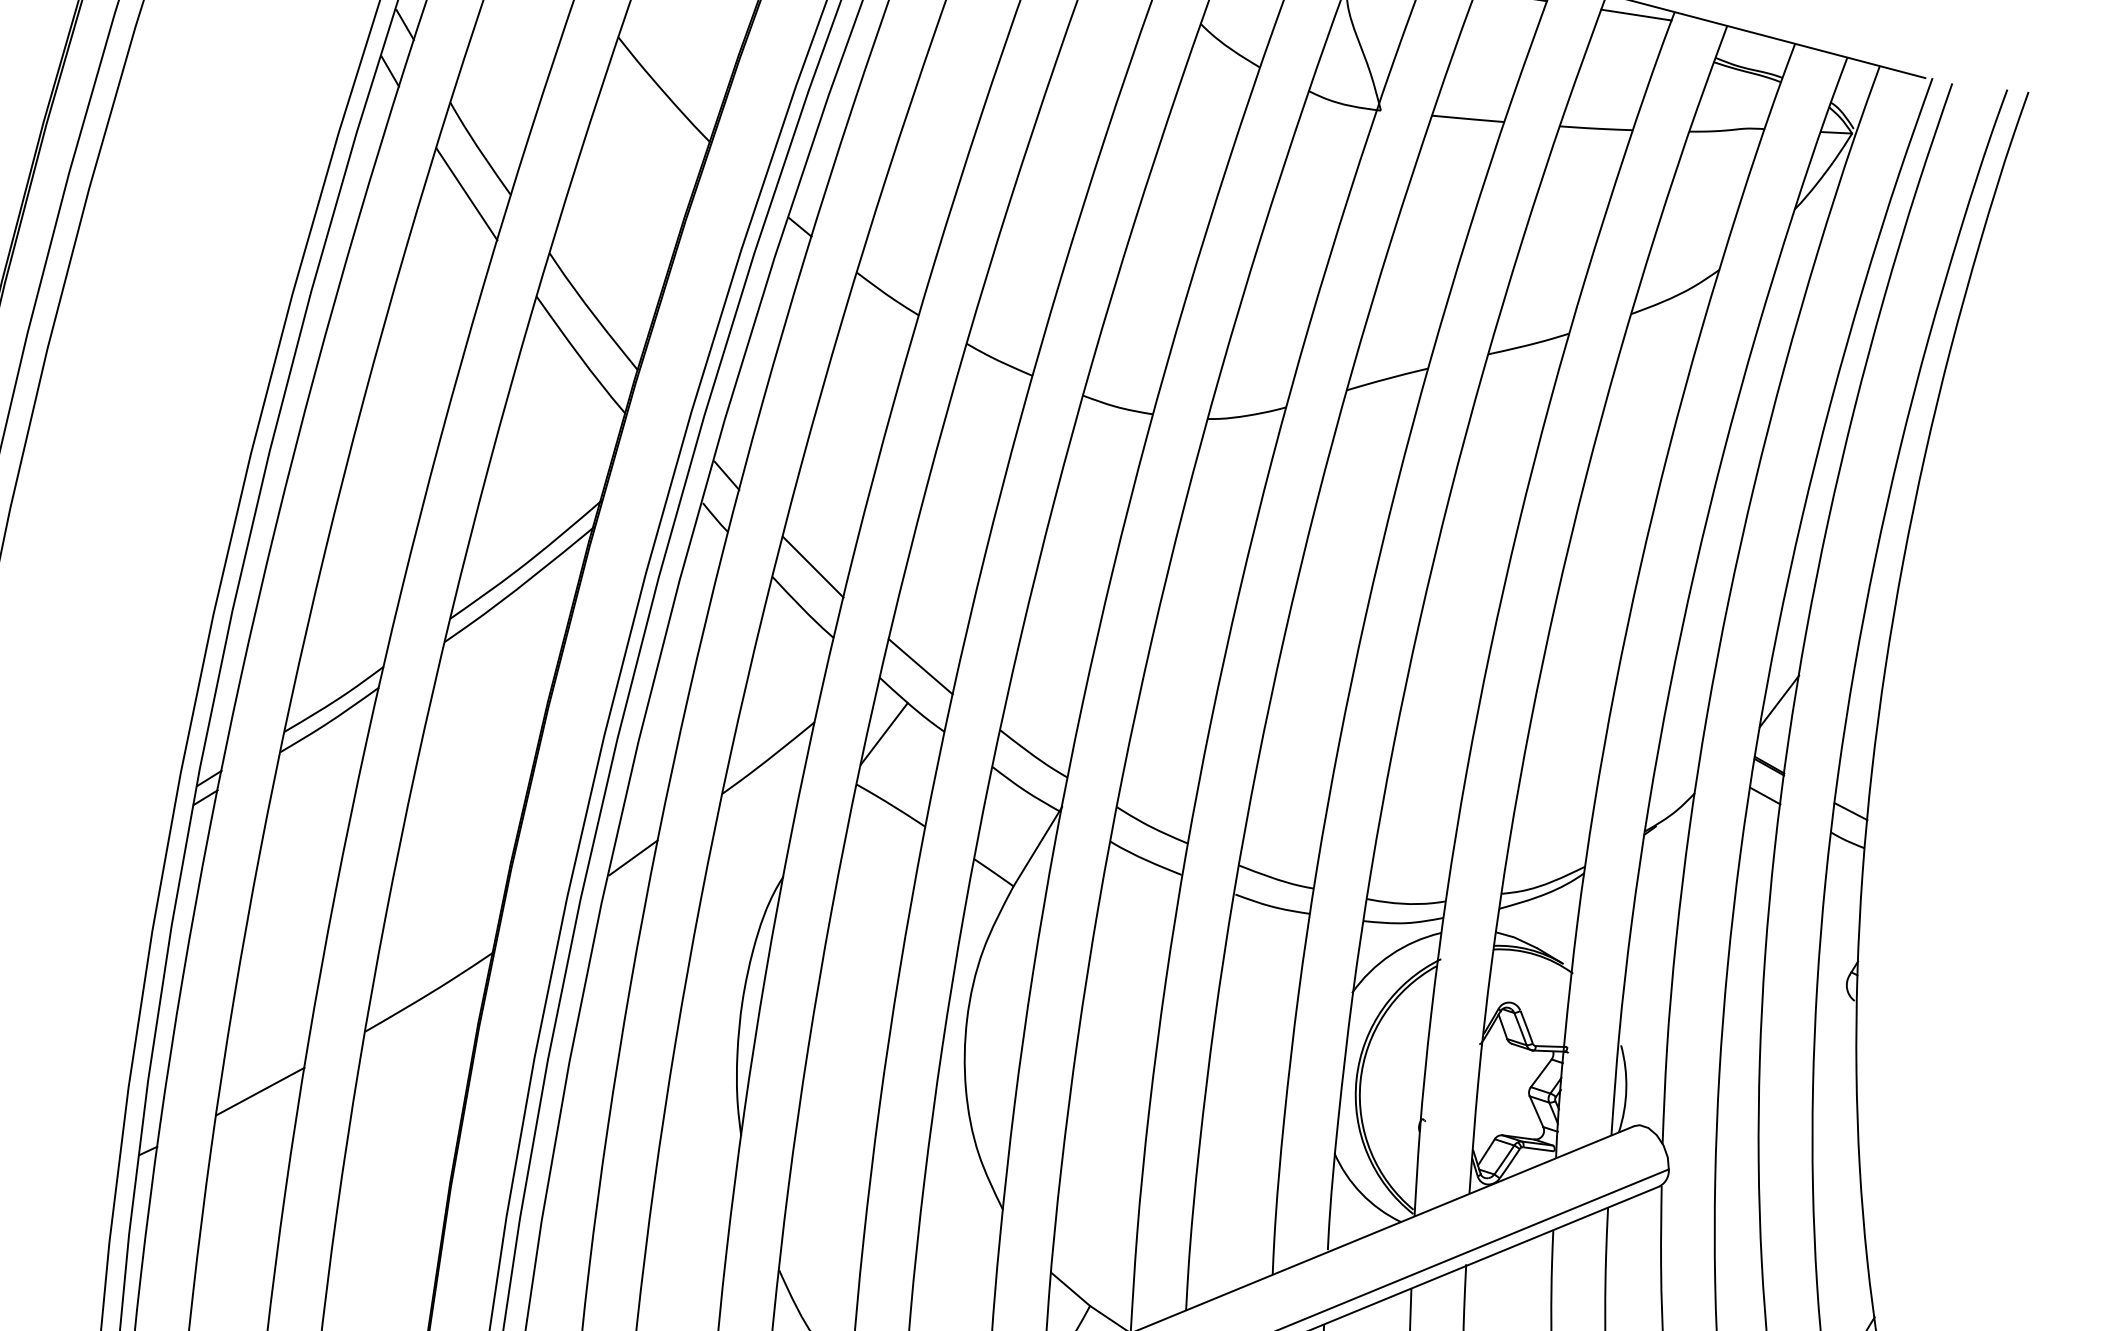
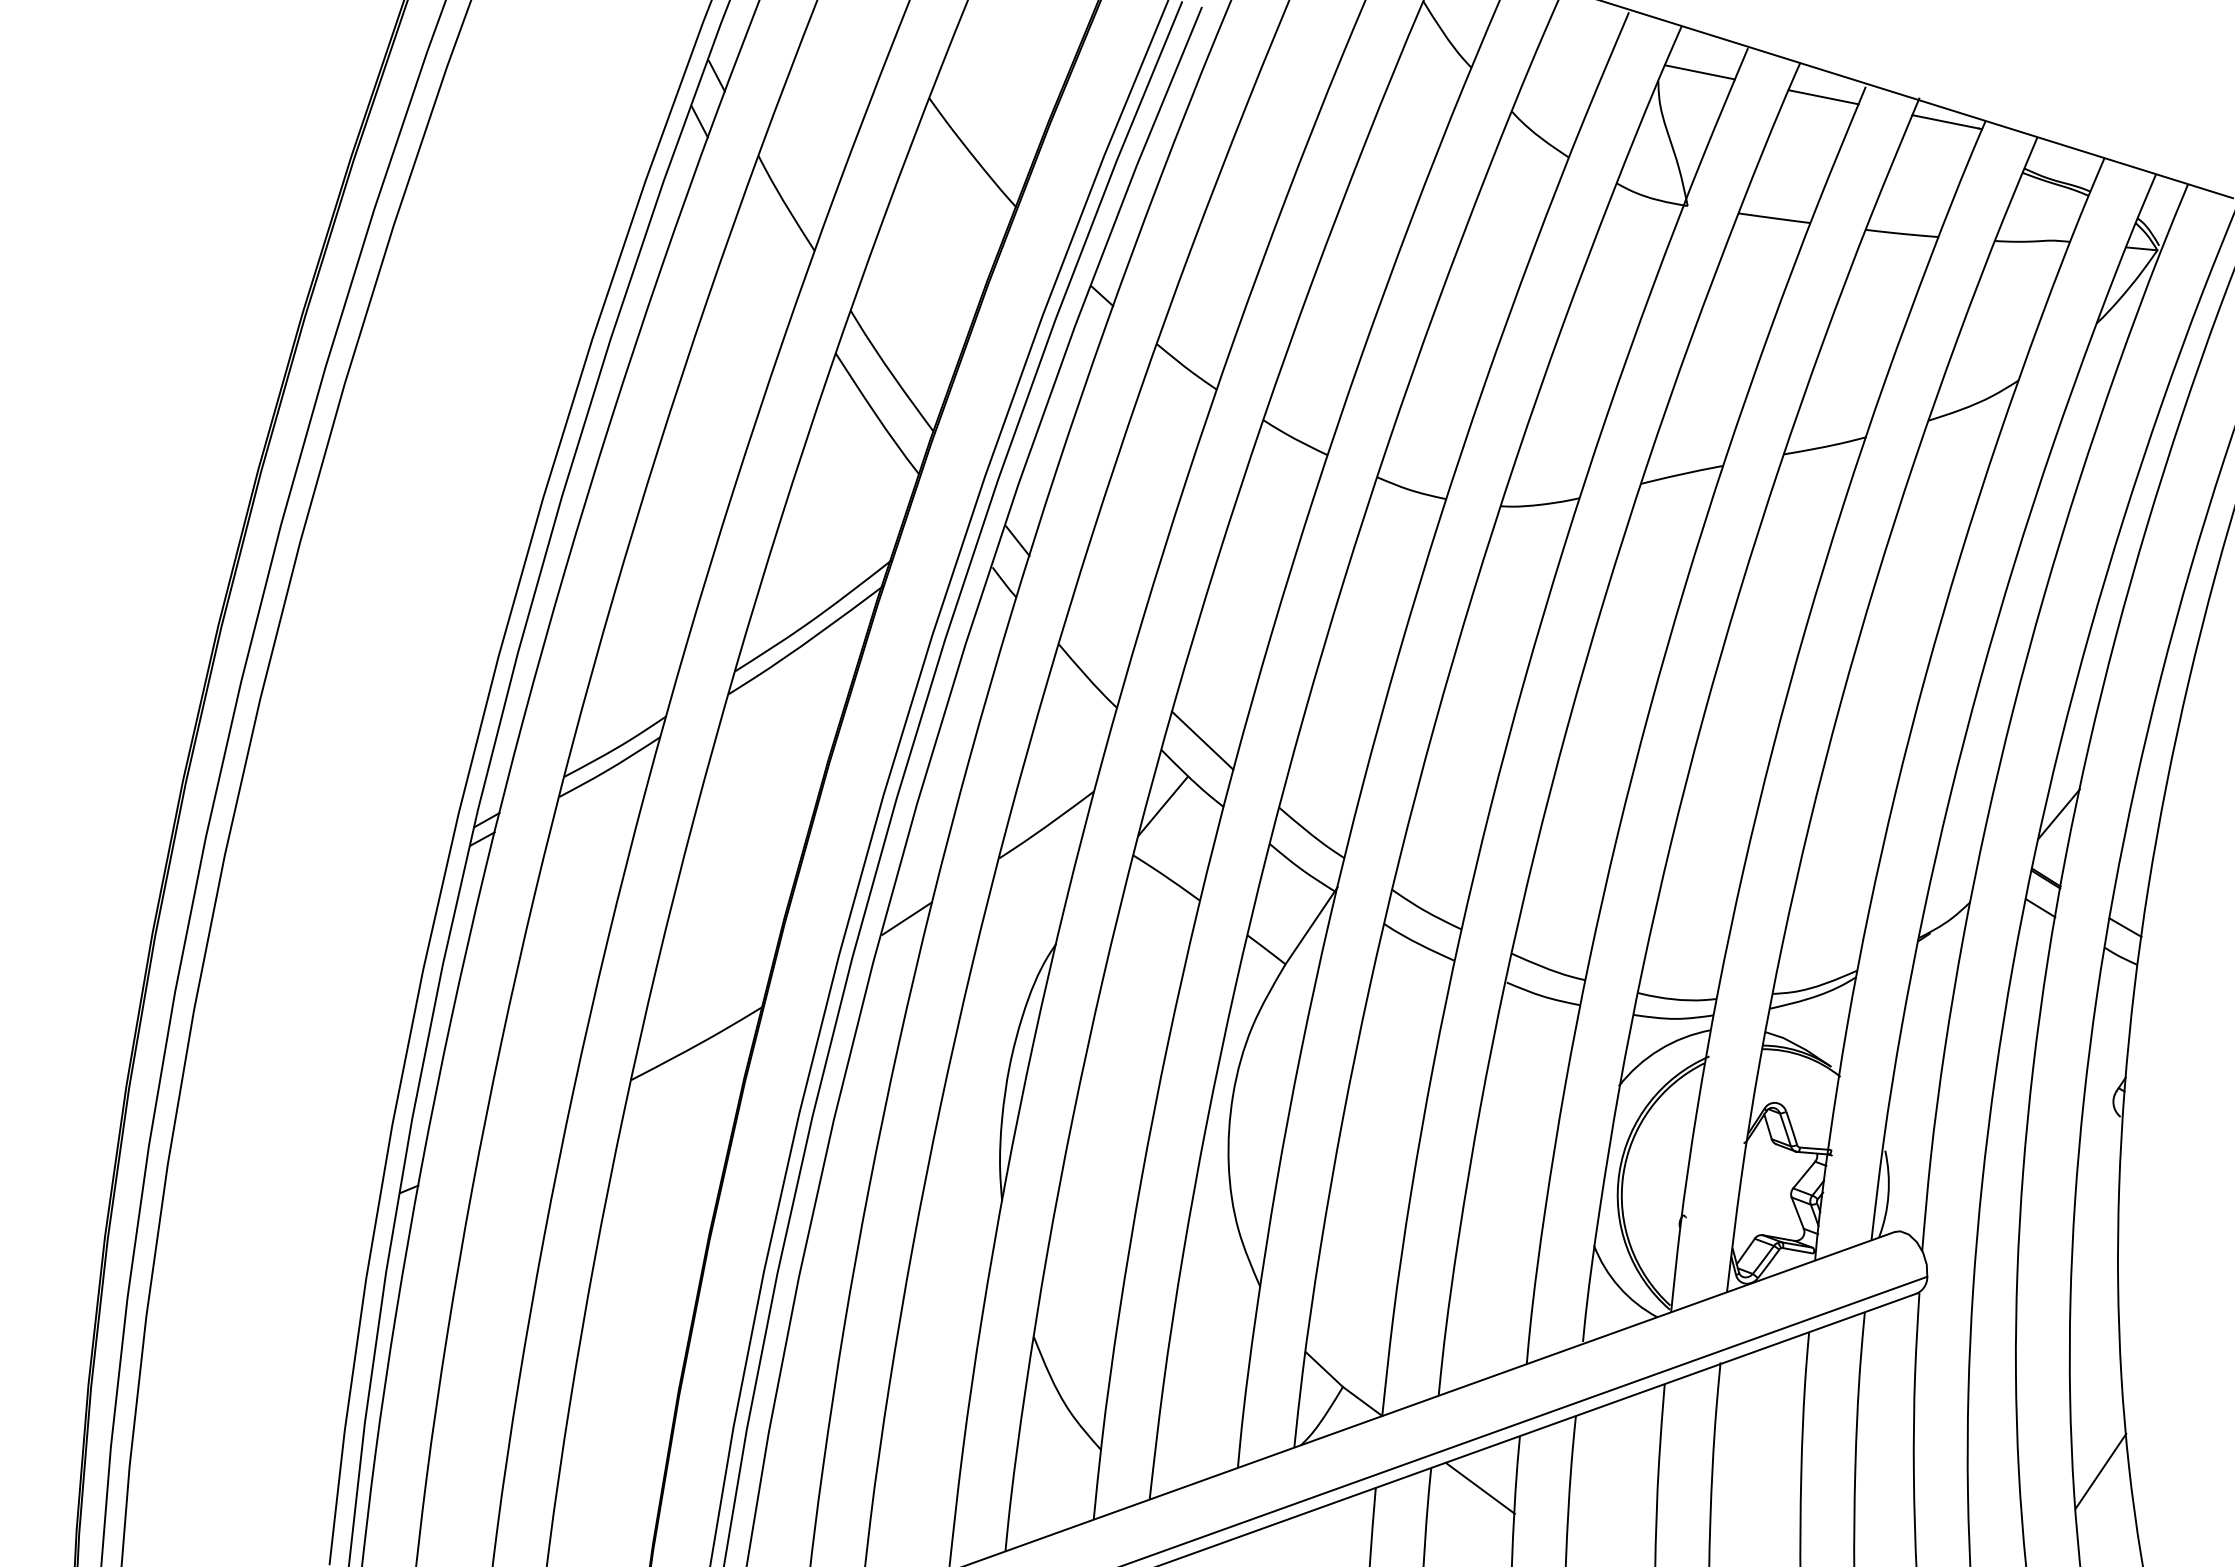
line: (466, 193) -> (770, 247), removed
line: (812, 567) -> (1099, 636), removed
line: (260, 1090) -> (523, 1134), removed

